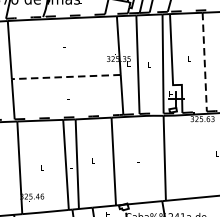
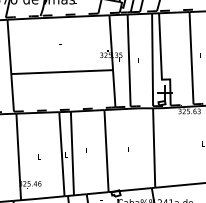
line: (204, 62) -> (191, 58), dashed -> solid
line: (66, 77) -> (62, 72), dashed -> solid

